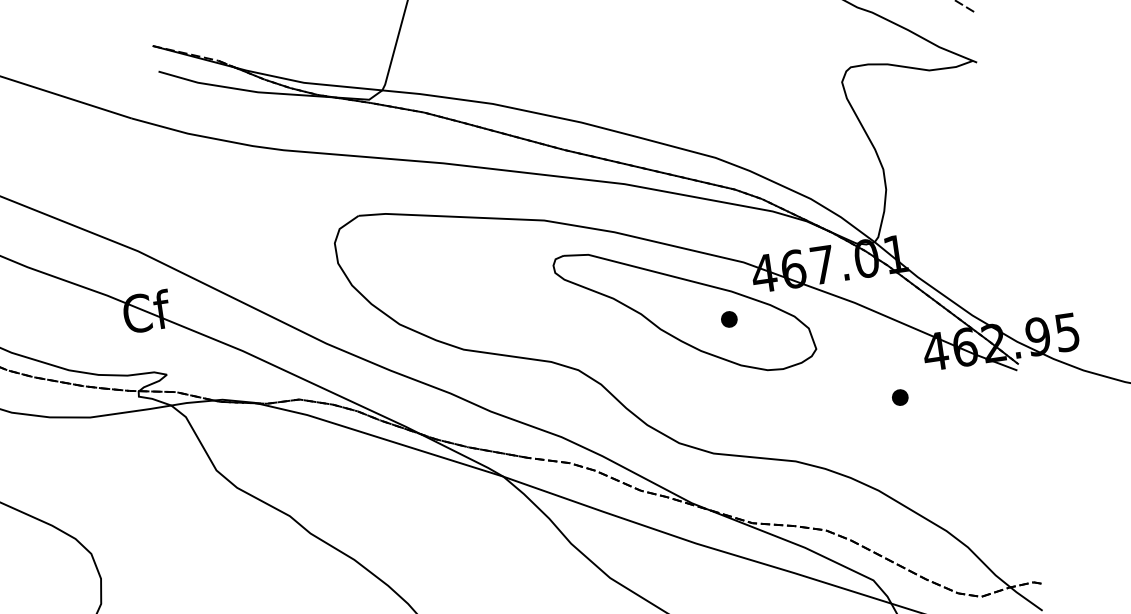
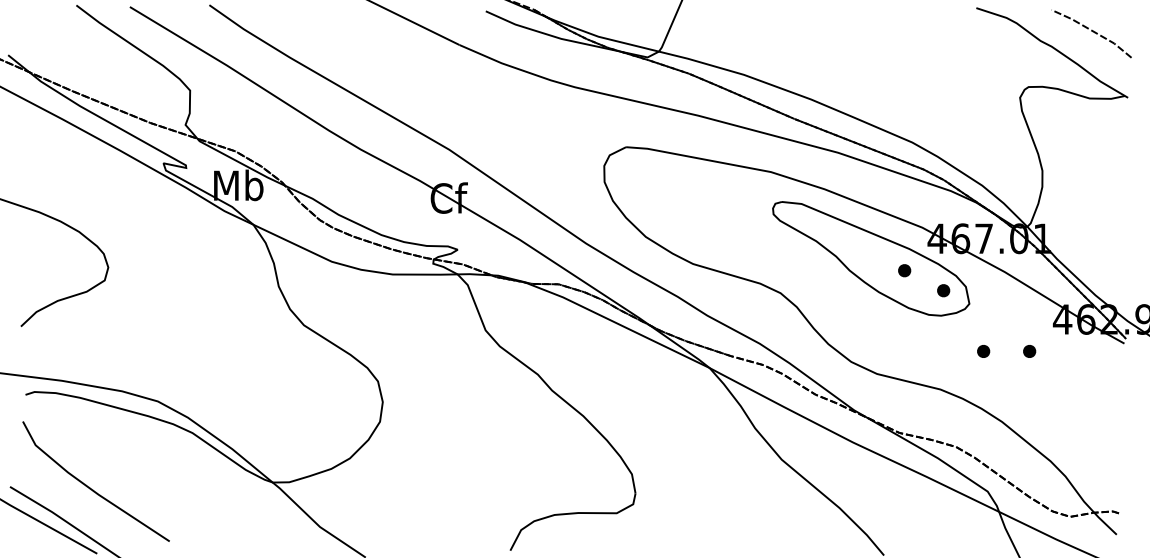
part: (781, 337) -> (943, 290), added
part: (842, 406) -> (983, 351), added

